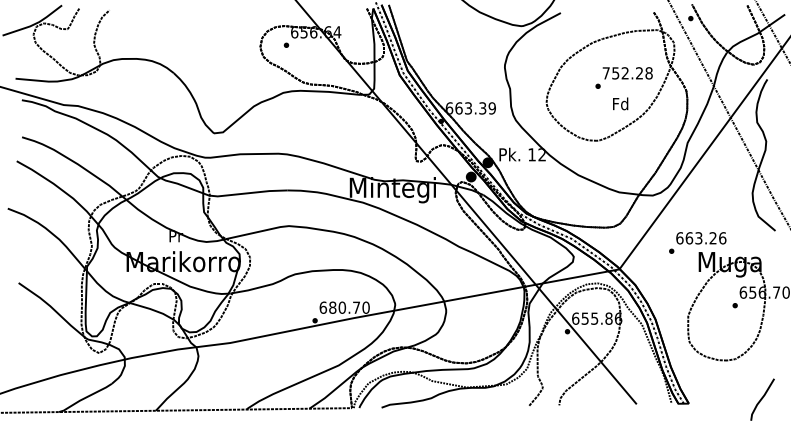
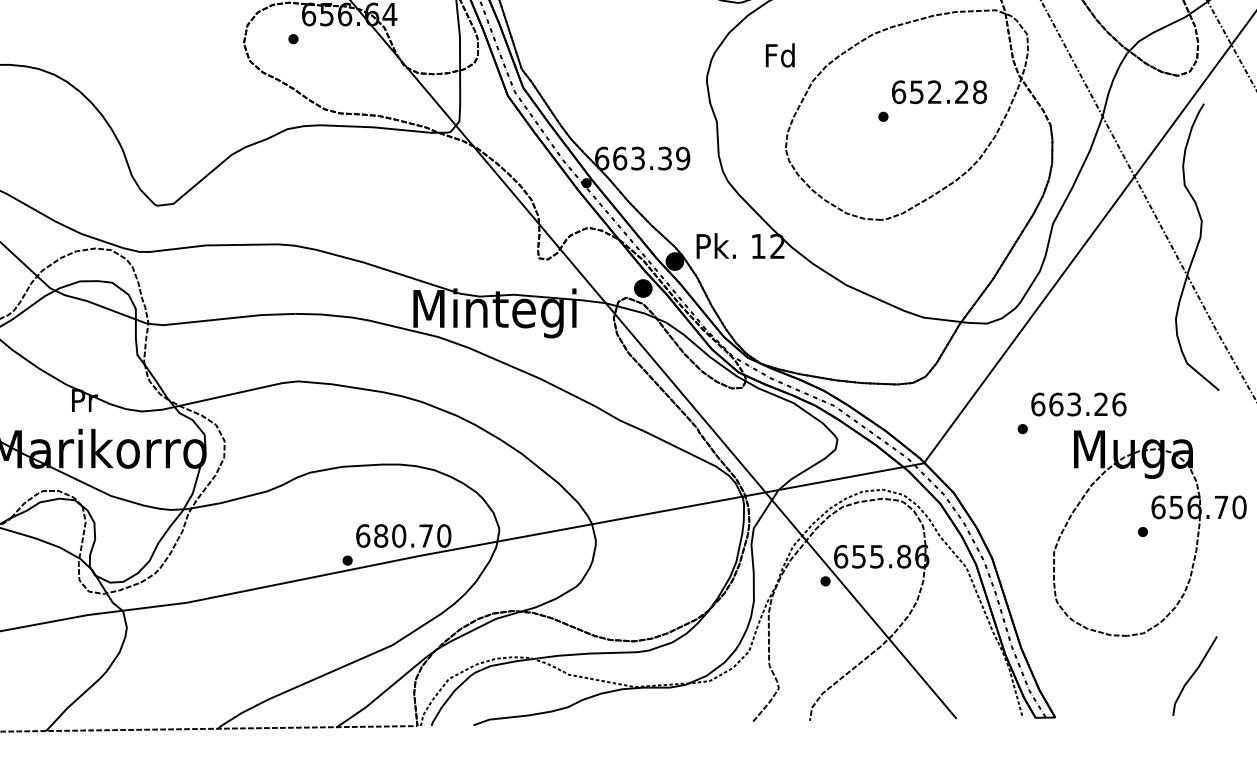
text: (606, 73) -> (899, 92), 752.28 -> 652.28
text: (620, 103) -> (780, 54), moved
line: (762, 399) -> (1194, 675), moved

